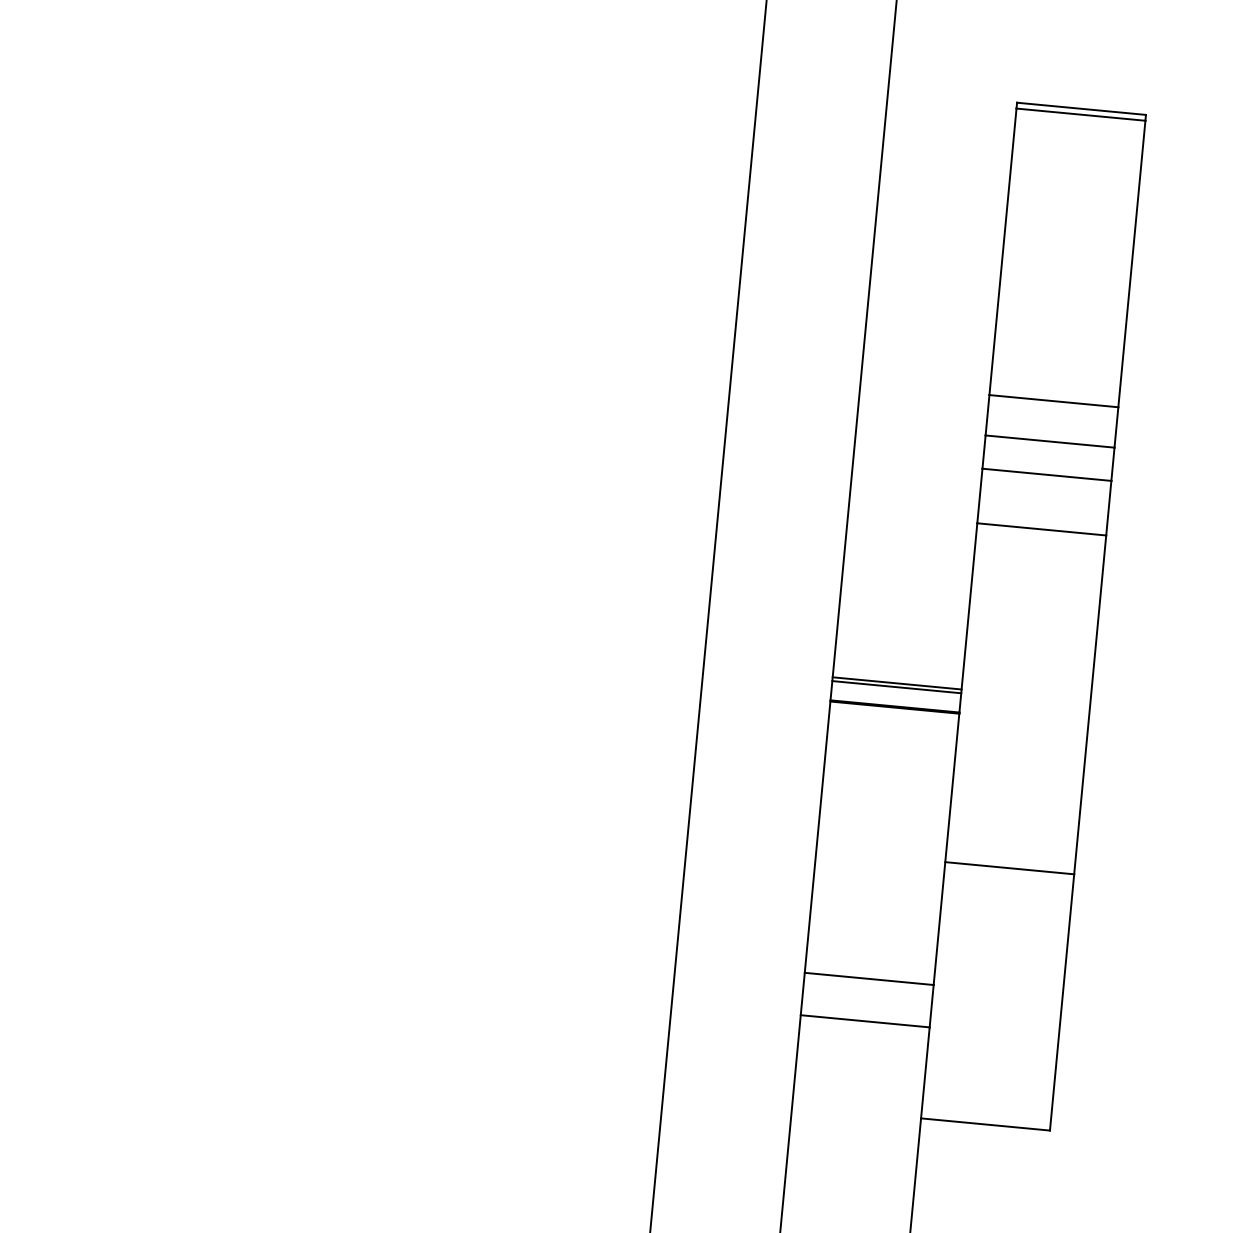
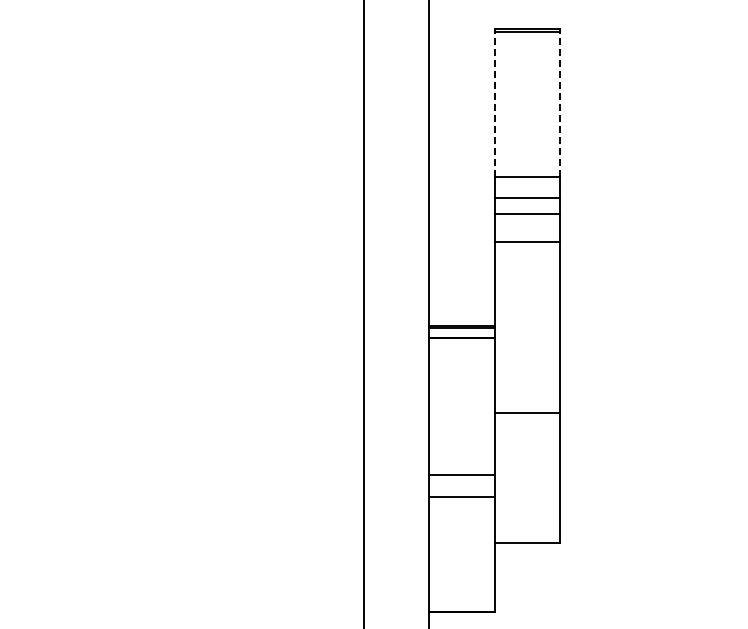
line: (1002, 251) -> (494, 104), solid -> dashed
line: (1131, 263) -> (559, 104), solid -> dashed

